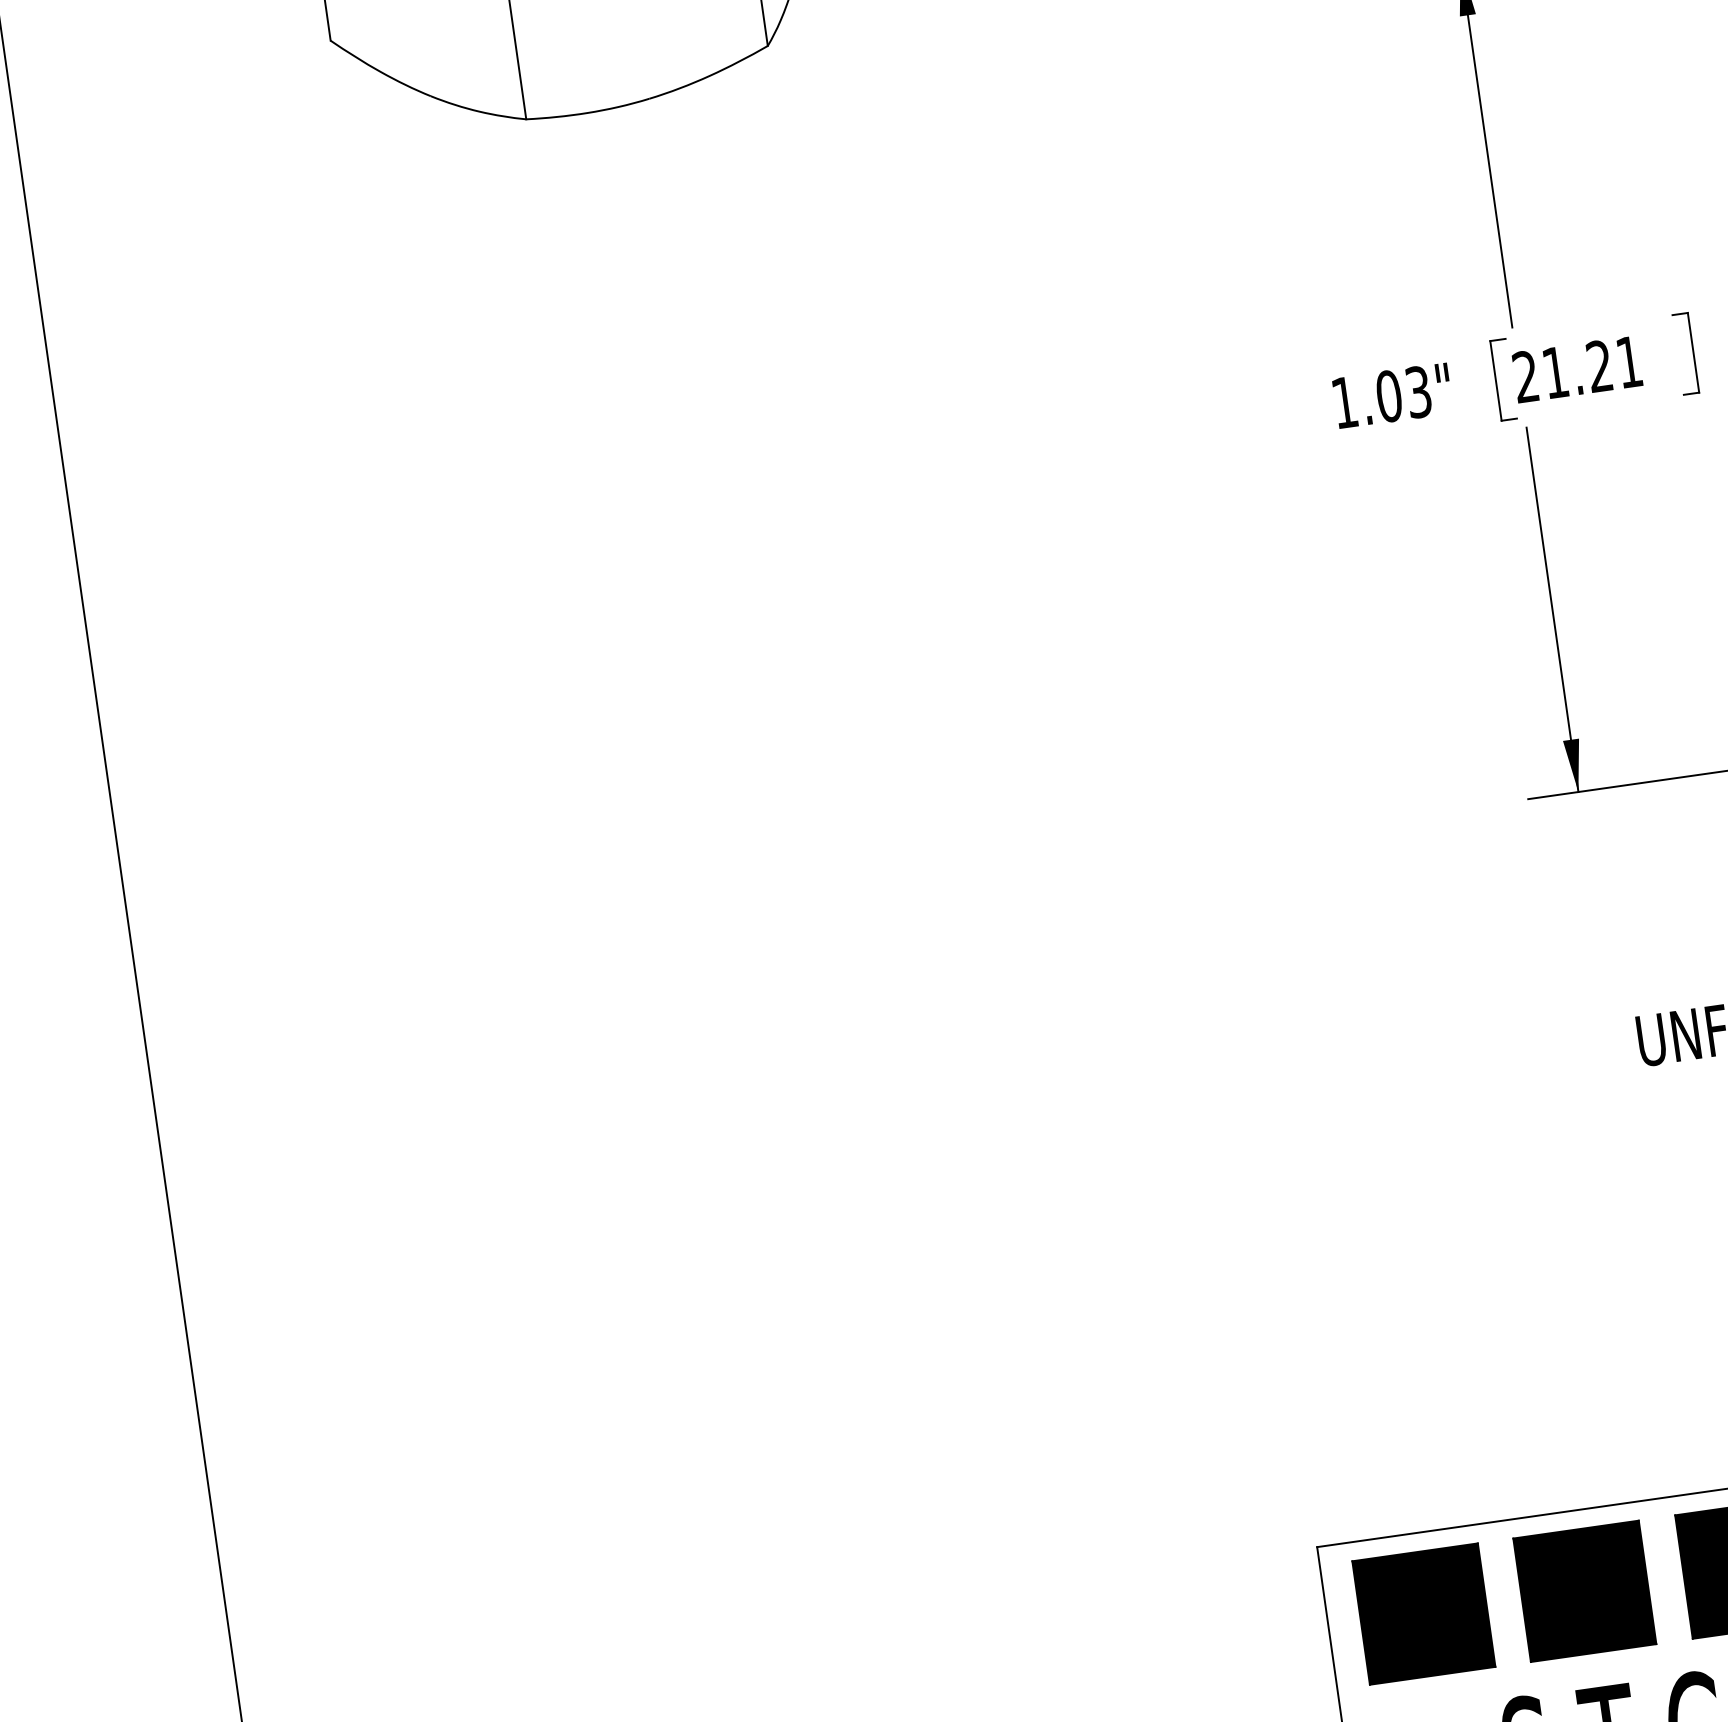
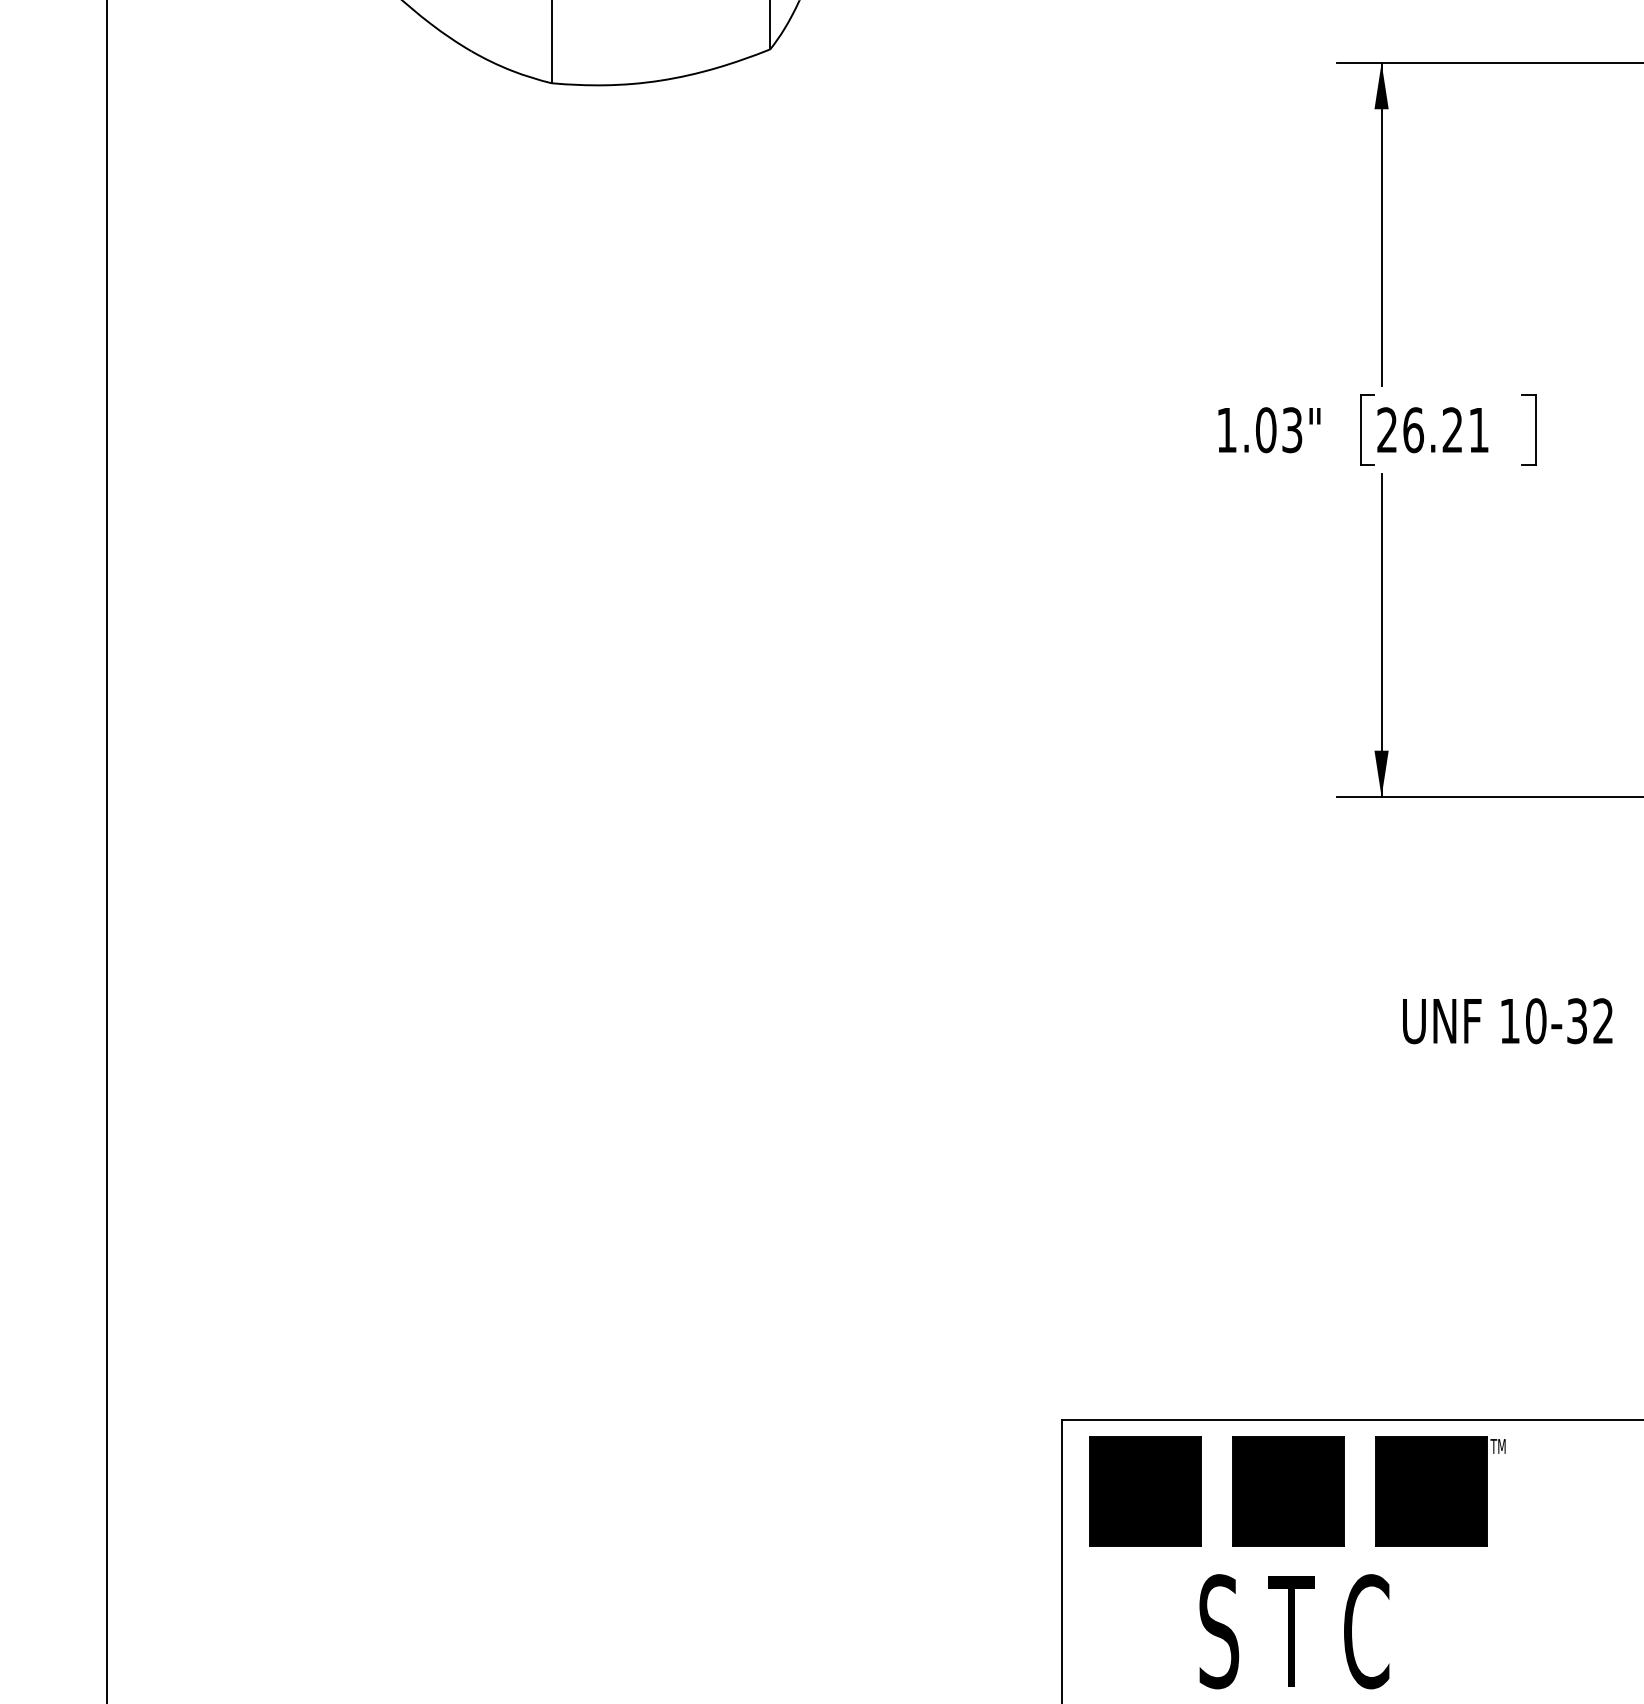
text: (1555, 373) -> (1413, 430), 21.21 -> 26.21

